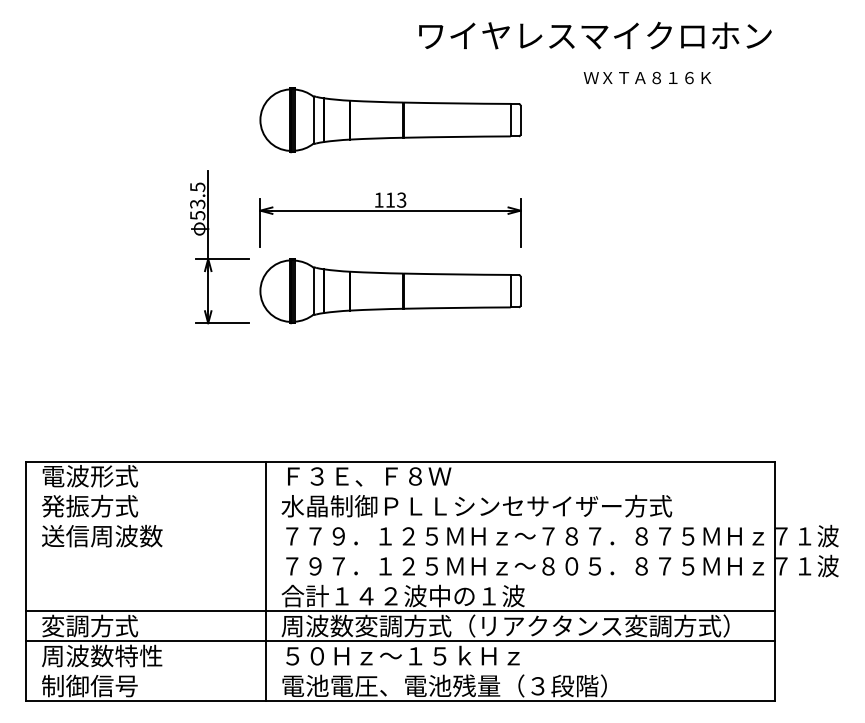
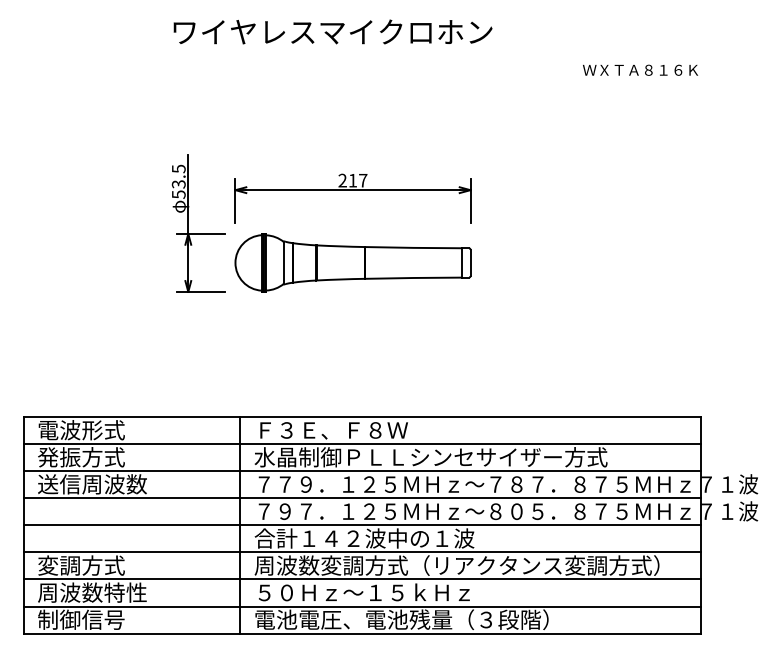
text: (595, 35) -> (333, 31), moved
text: (647, 77) -> (640, 69), moved
part: (390, 120) -> (353, 108), removed
text: (390, 199) -> (353, 180), 113 -> 217
line: (400, 491) -> (362, 443), added
line: (400, 521) -> (362, 471), added
line: (400, 551) -> (362, 498), added
line: (400, 581) -> (362, 525), added
line: (400, 671) -> (362, 606), added

